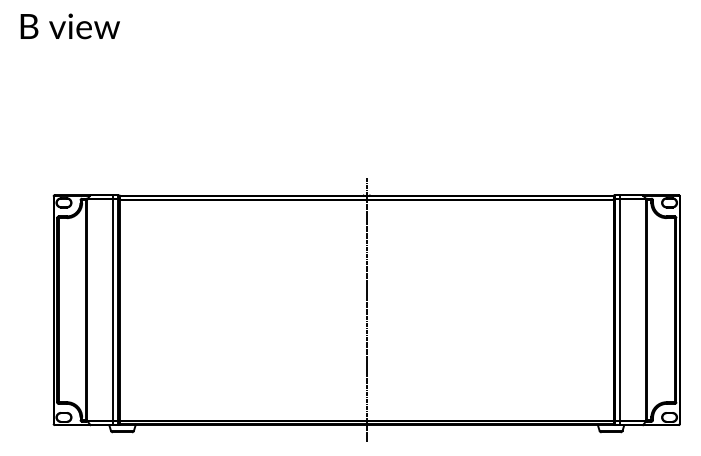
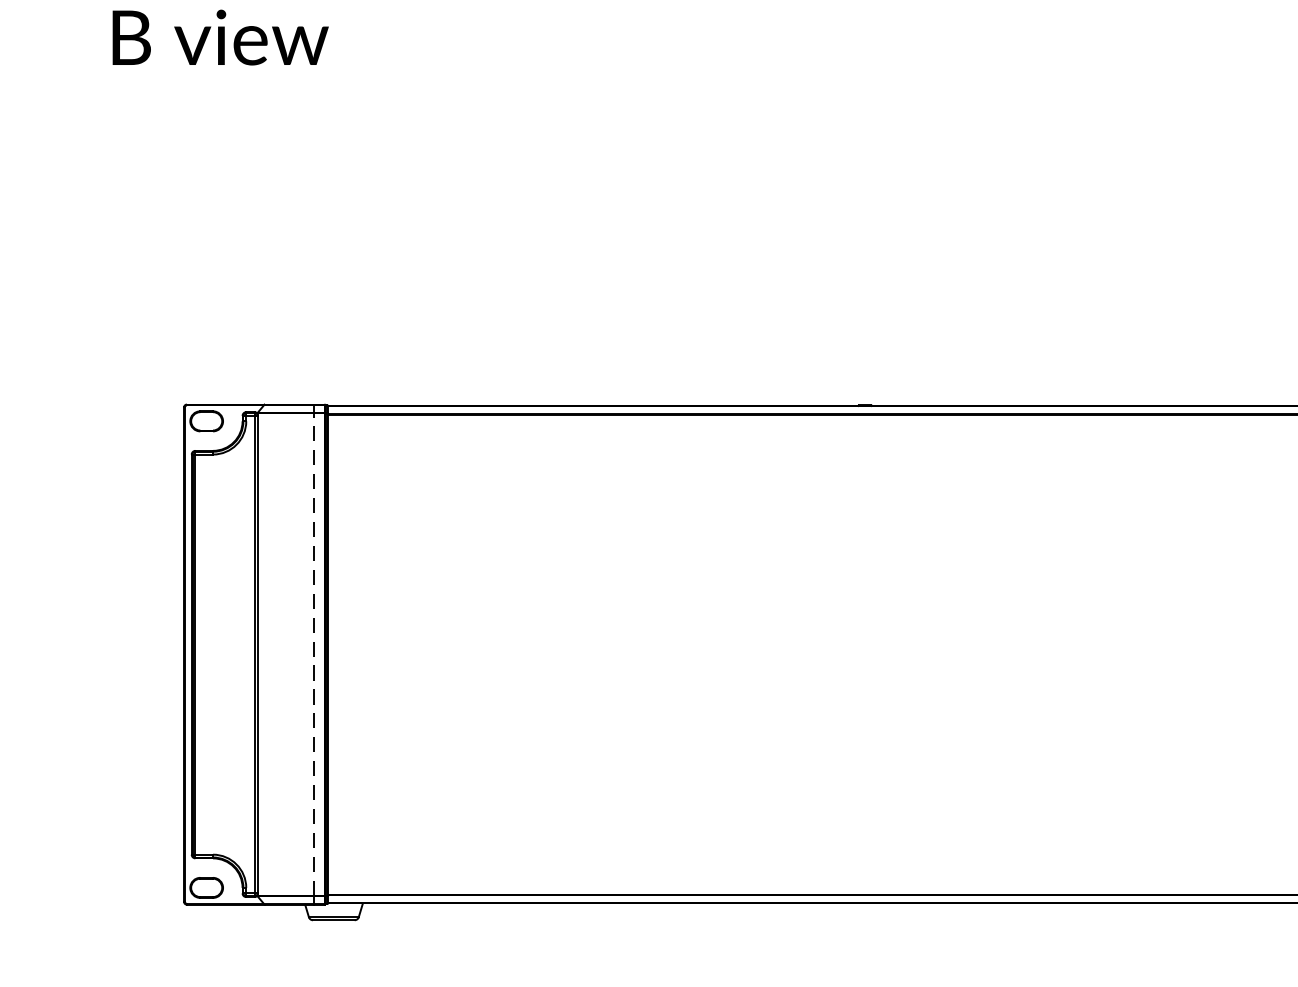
line: (366, 309) -> (864, 653), removed
line: (113, 310) -> (314, 655), solid -> dashed

